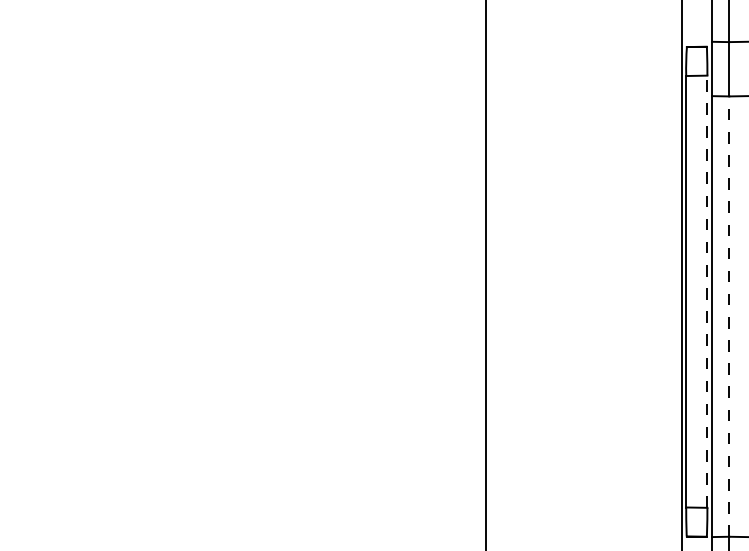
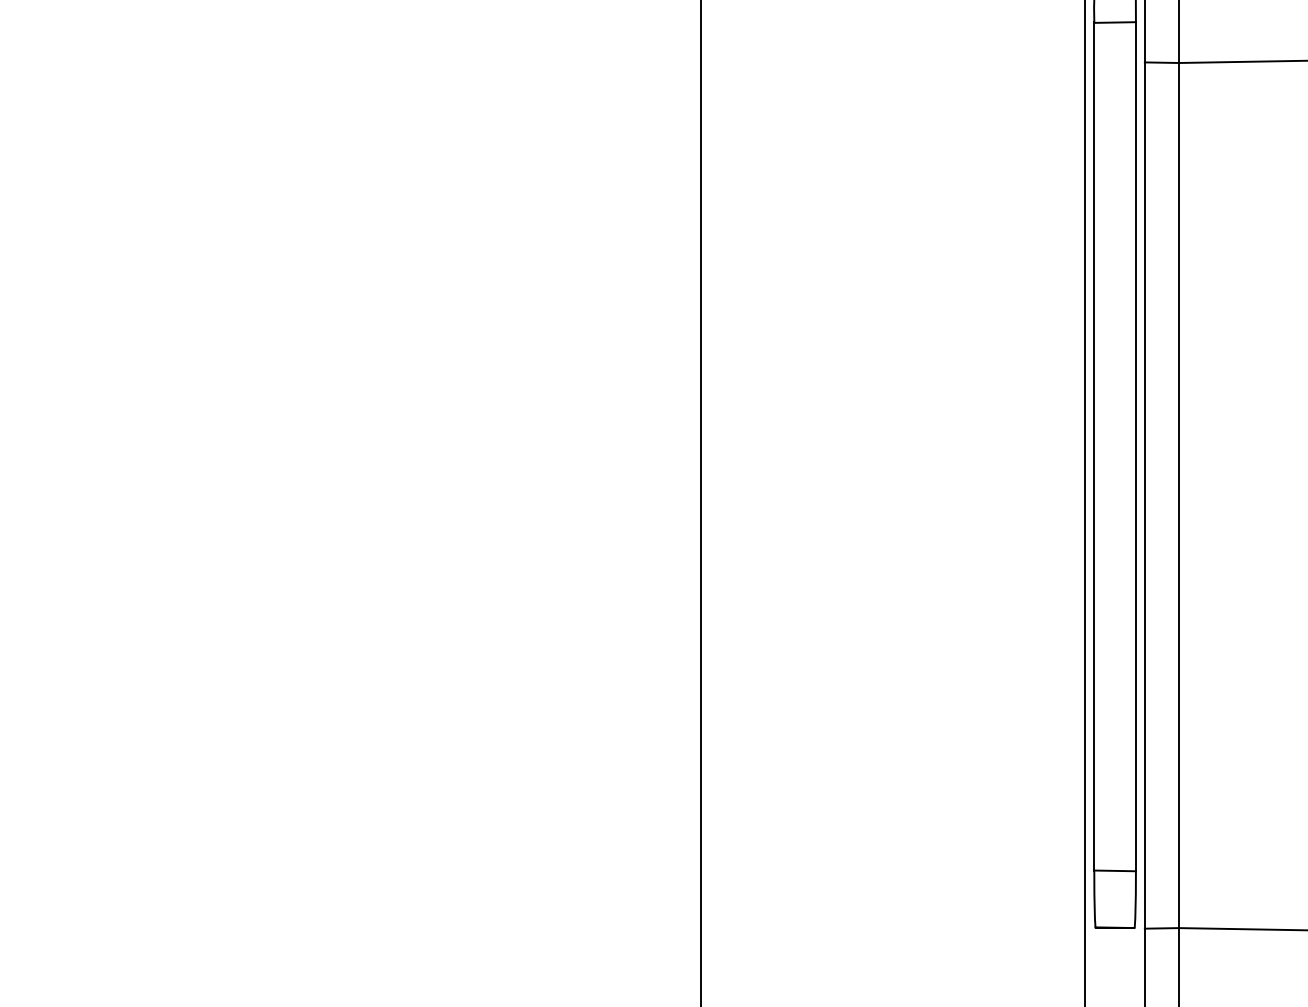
line: (707, 291) -> (1136, 446), dashed -> solid
line: (729, 316) -> (1179, 495), dashed -> solid

